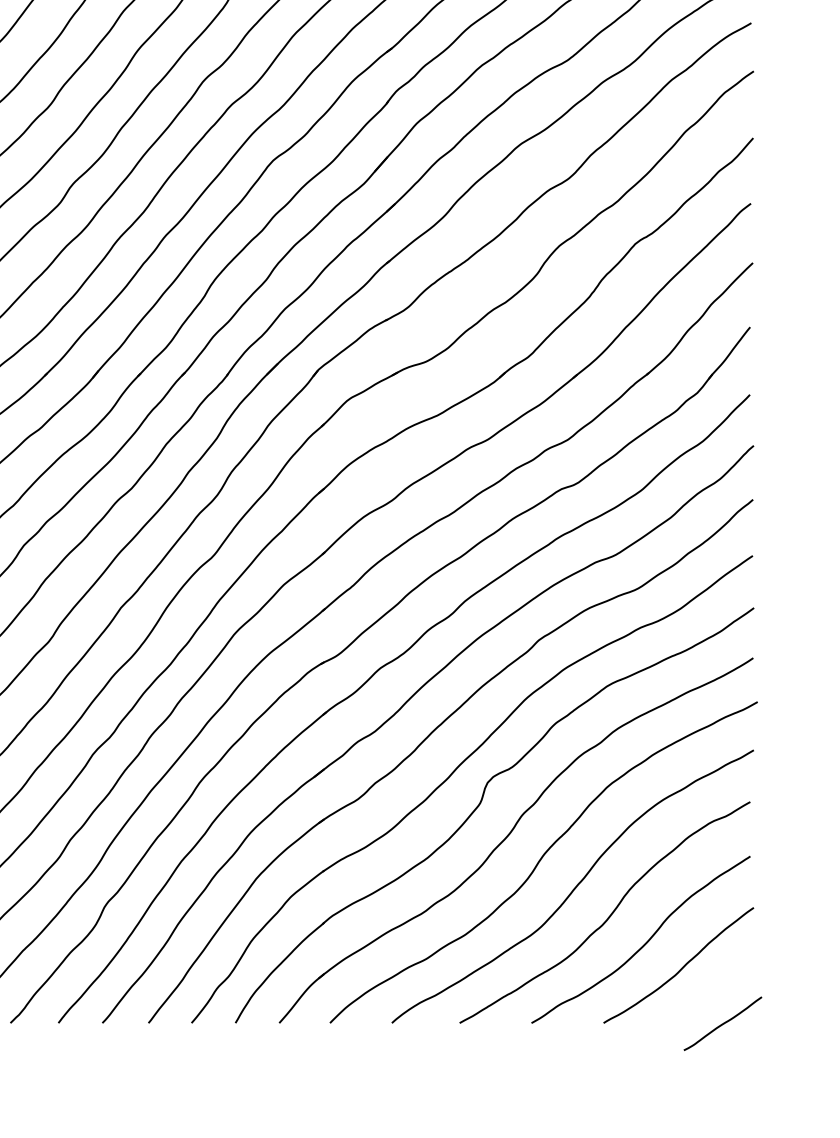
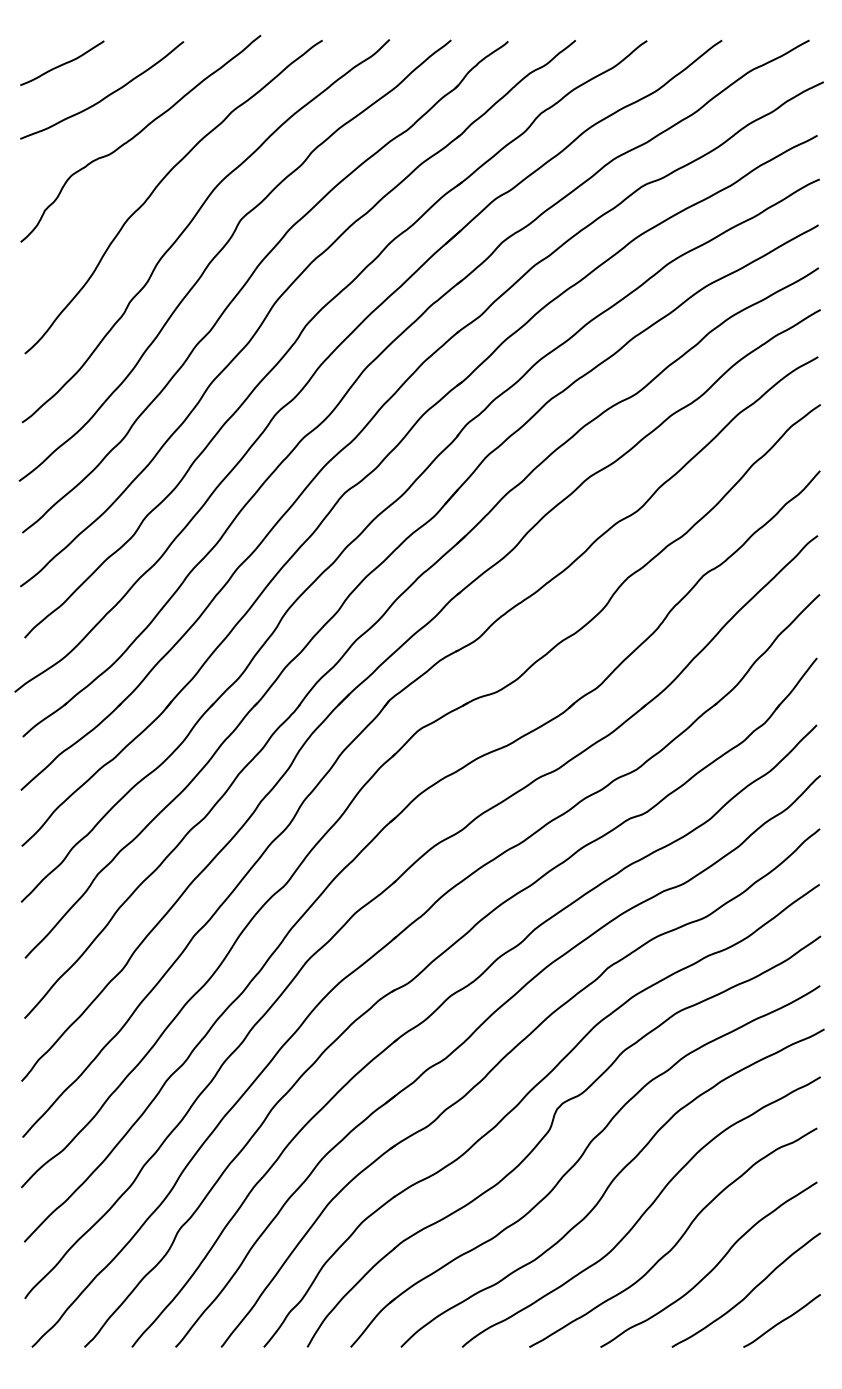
curve: (722, 1023) -> (781, 1320), moved

